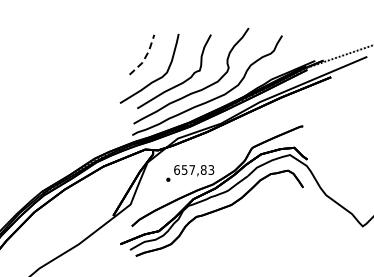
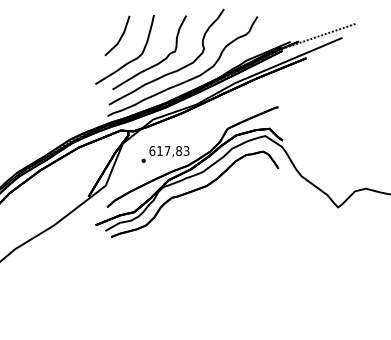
line: (146, 56) -> (121, 37), dashed -> solid
text: (184, 169) -> (159, 150), 657,83 -> 617,83

